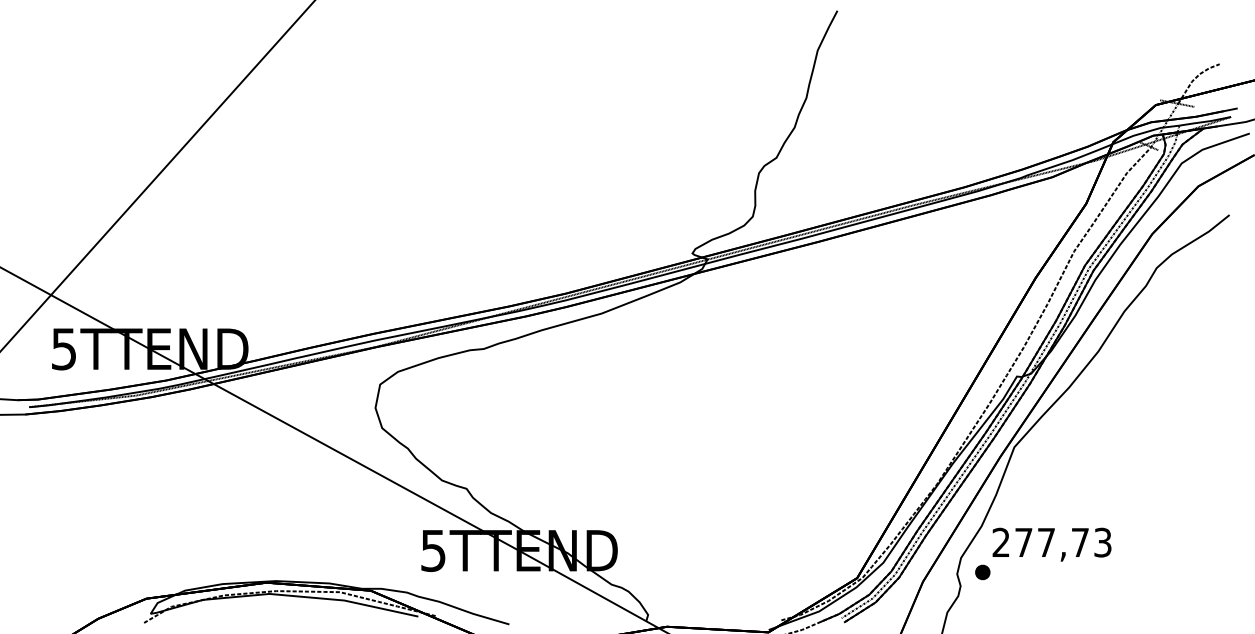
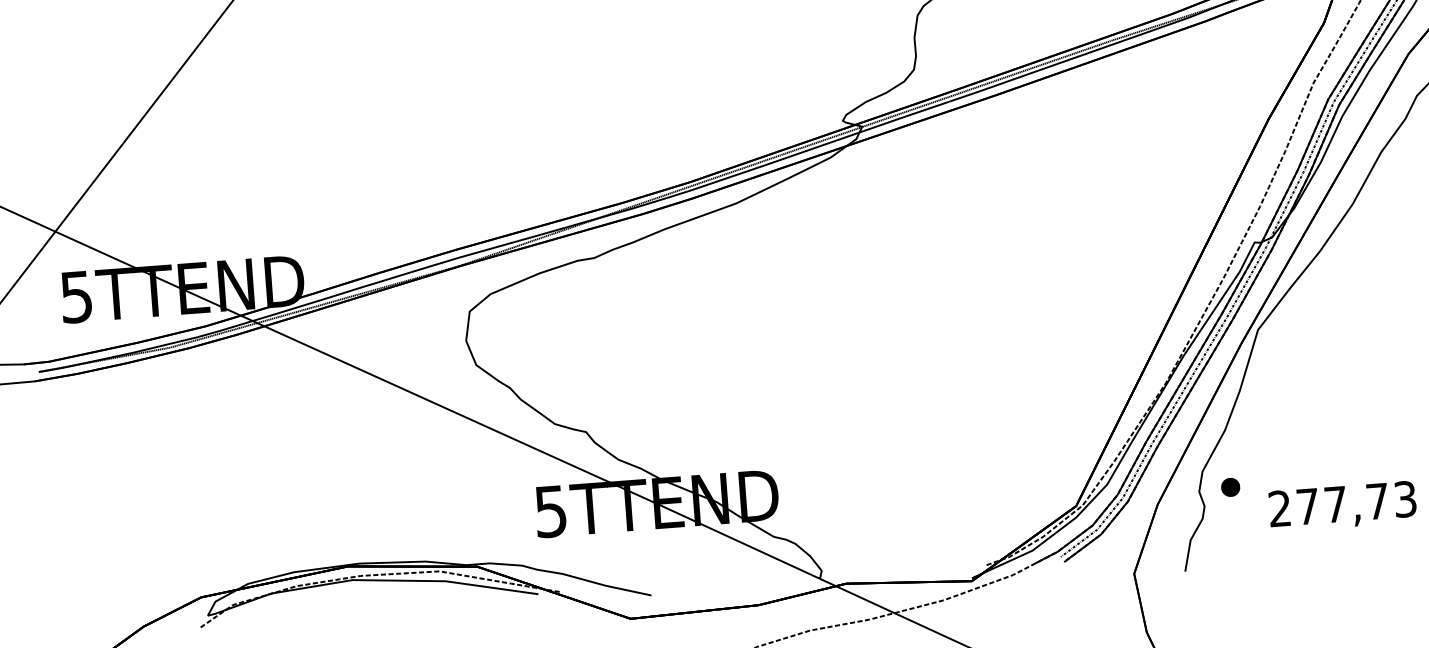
text: (1051, 544) -> (1342, 506), moved

